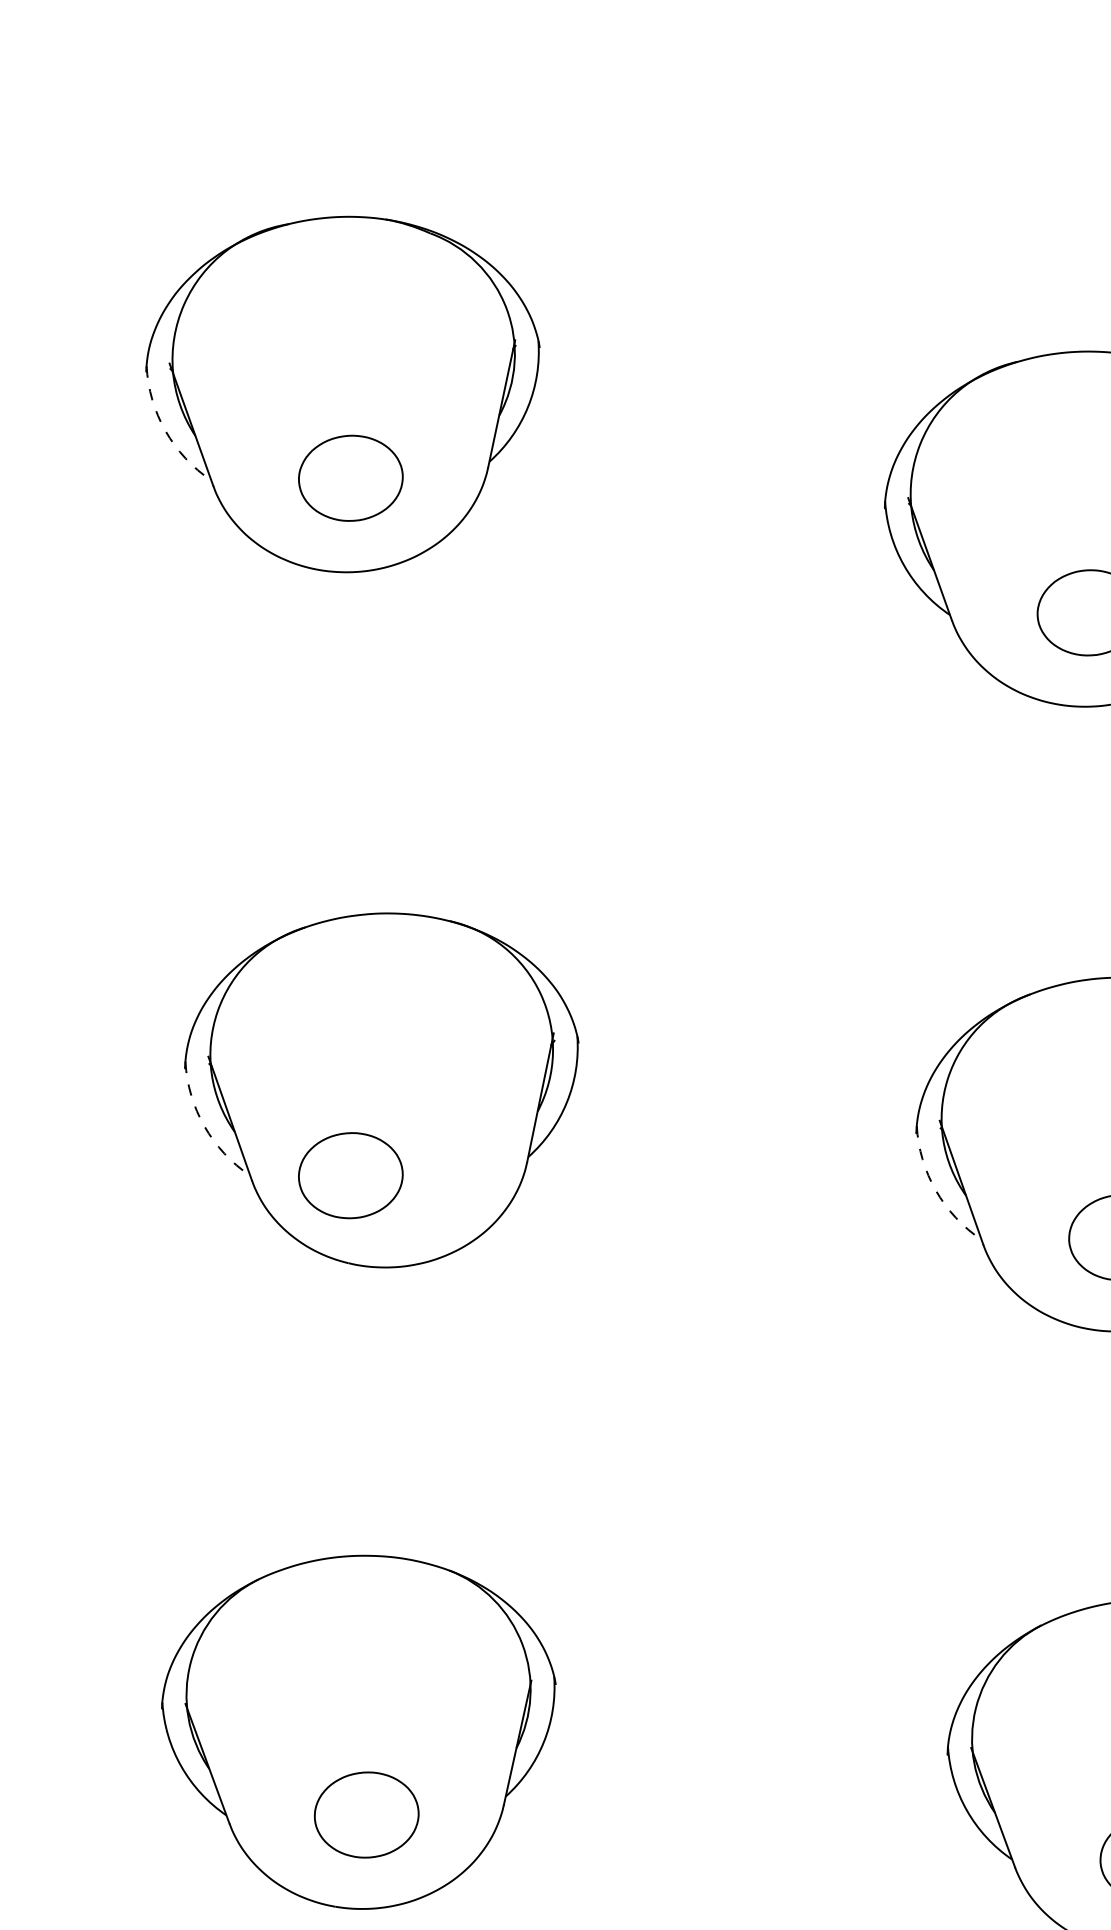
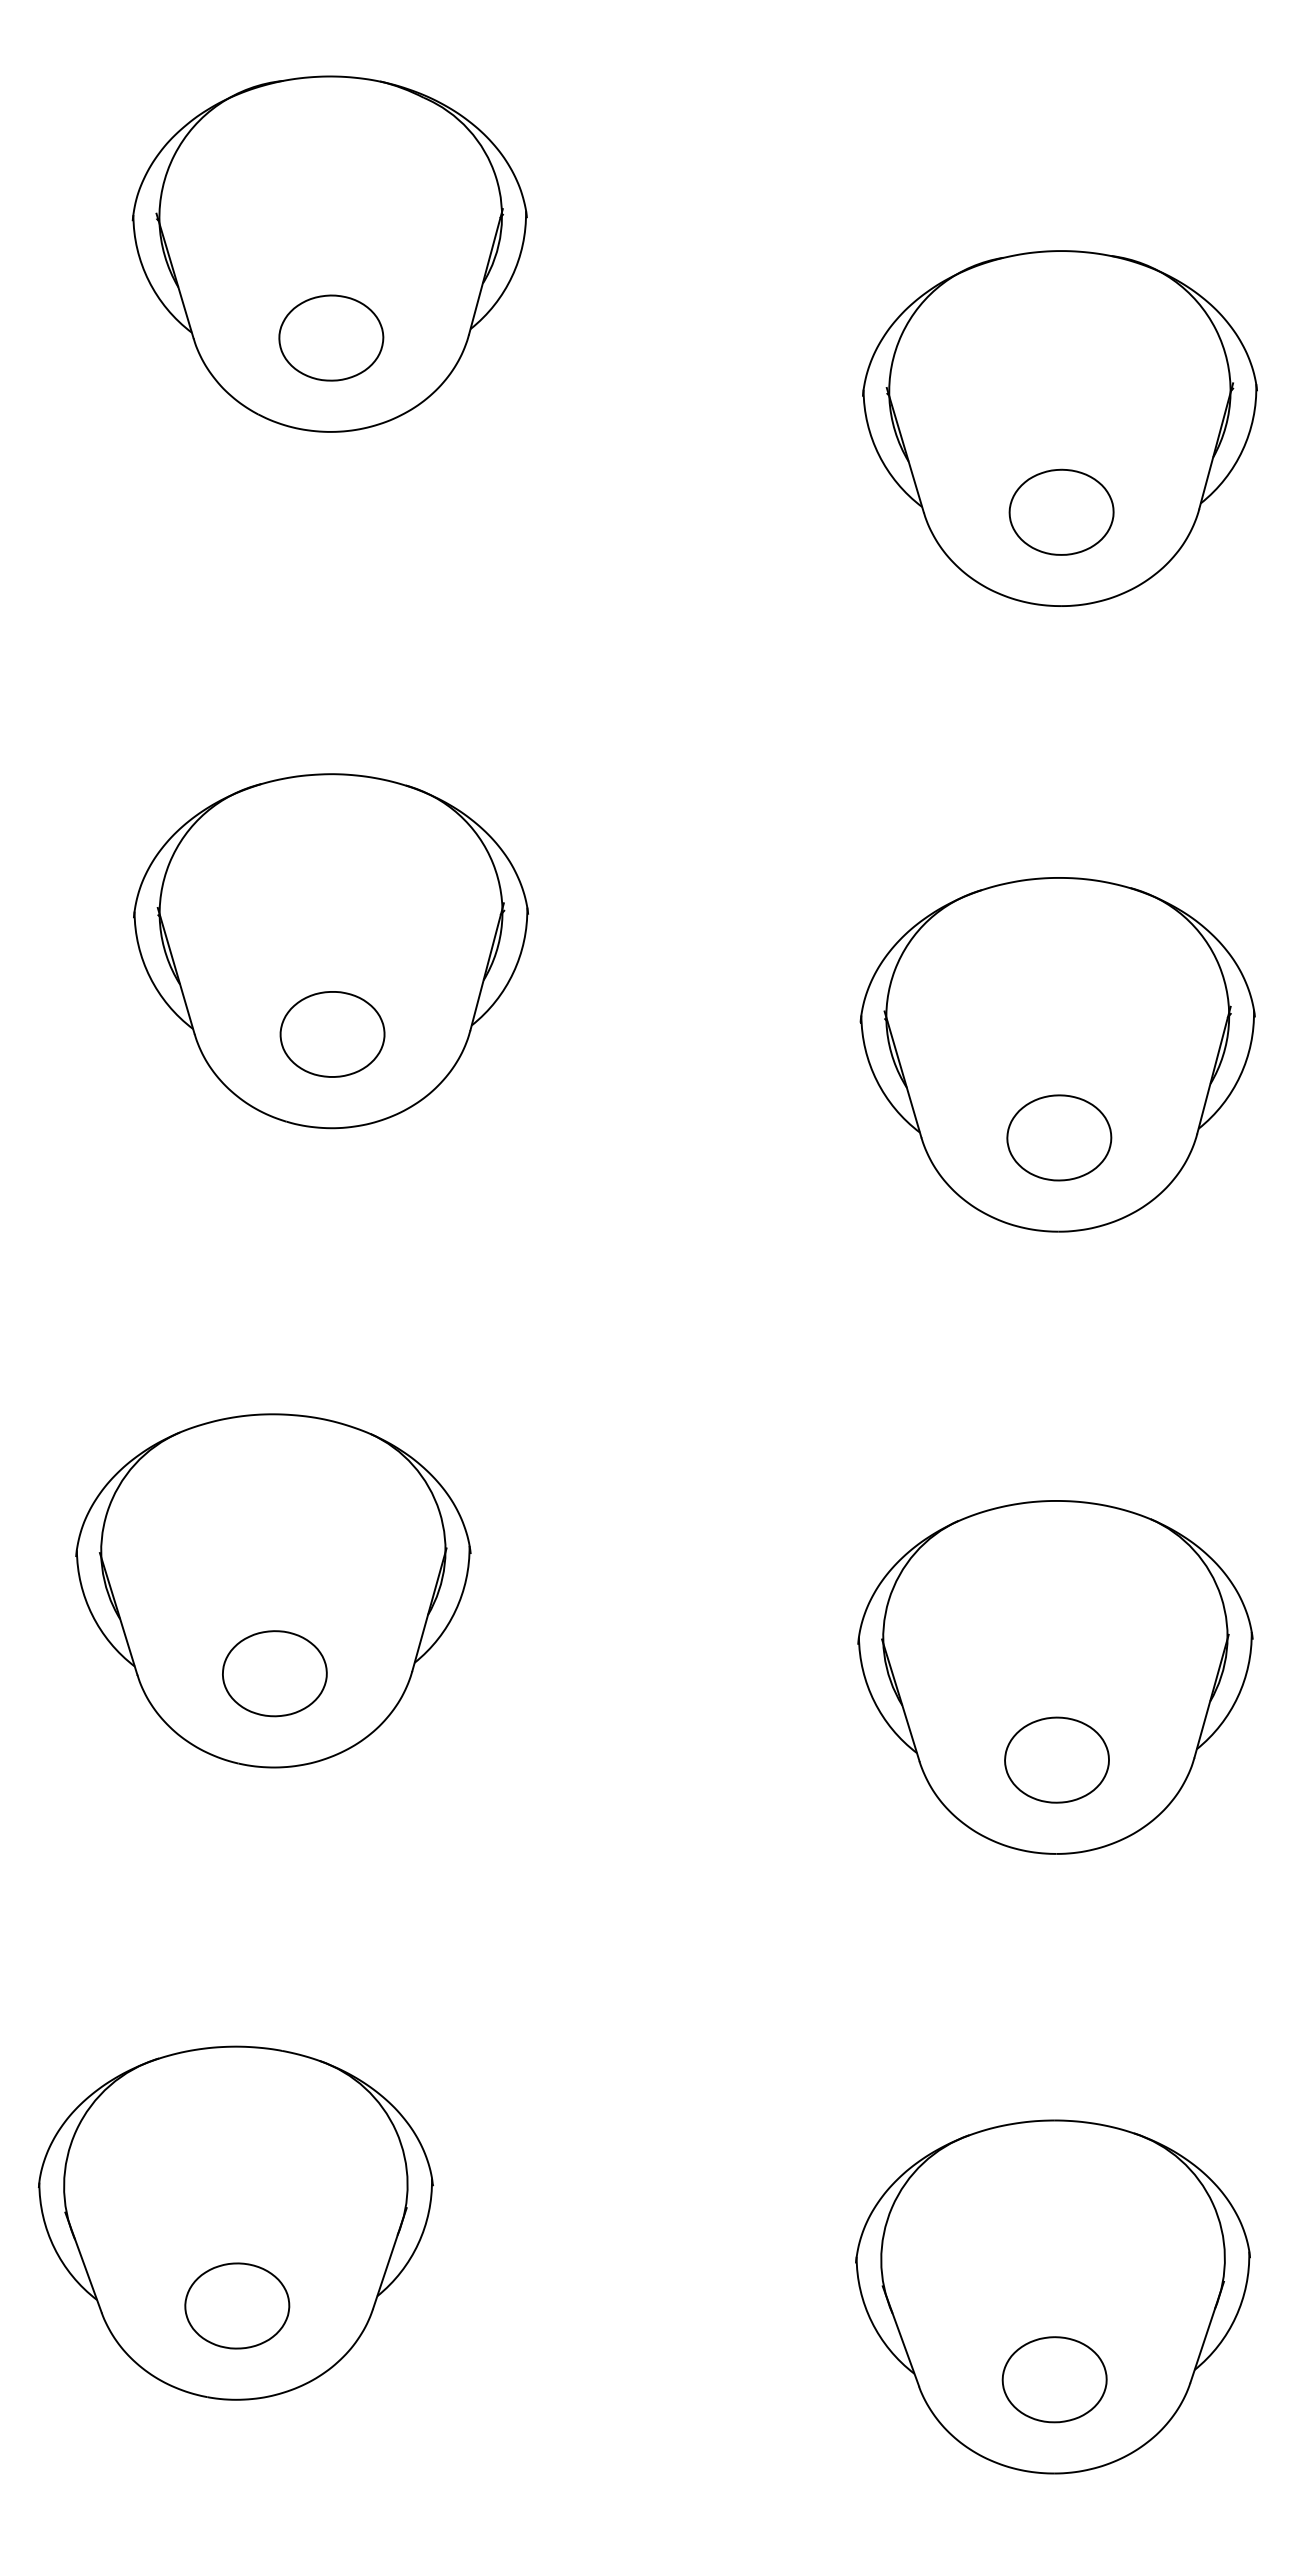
arc: (165, 430) -> (148, 280), dashed -> solid
arc: (204, 1126) -> (150, 977), dashed -> solid
part: (350, 1175) -> (332, 1034), moved
arc: (935, 1190) -> (876, 1080), dashed -> solid

